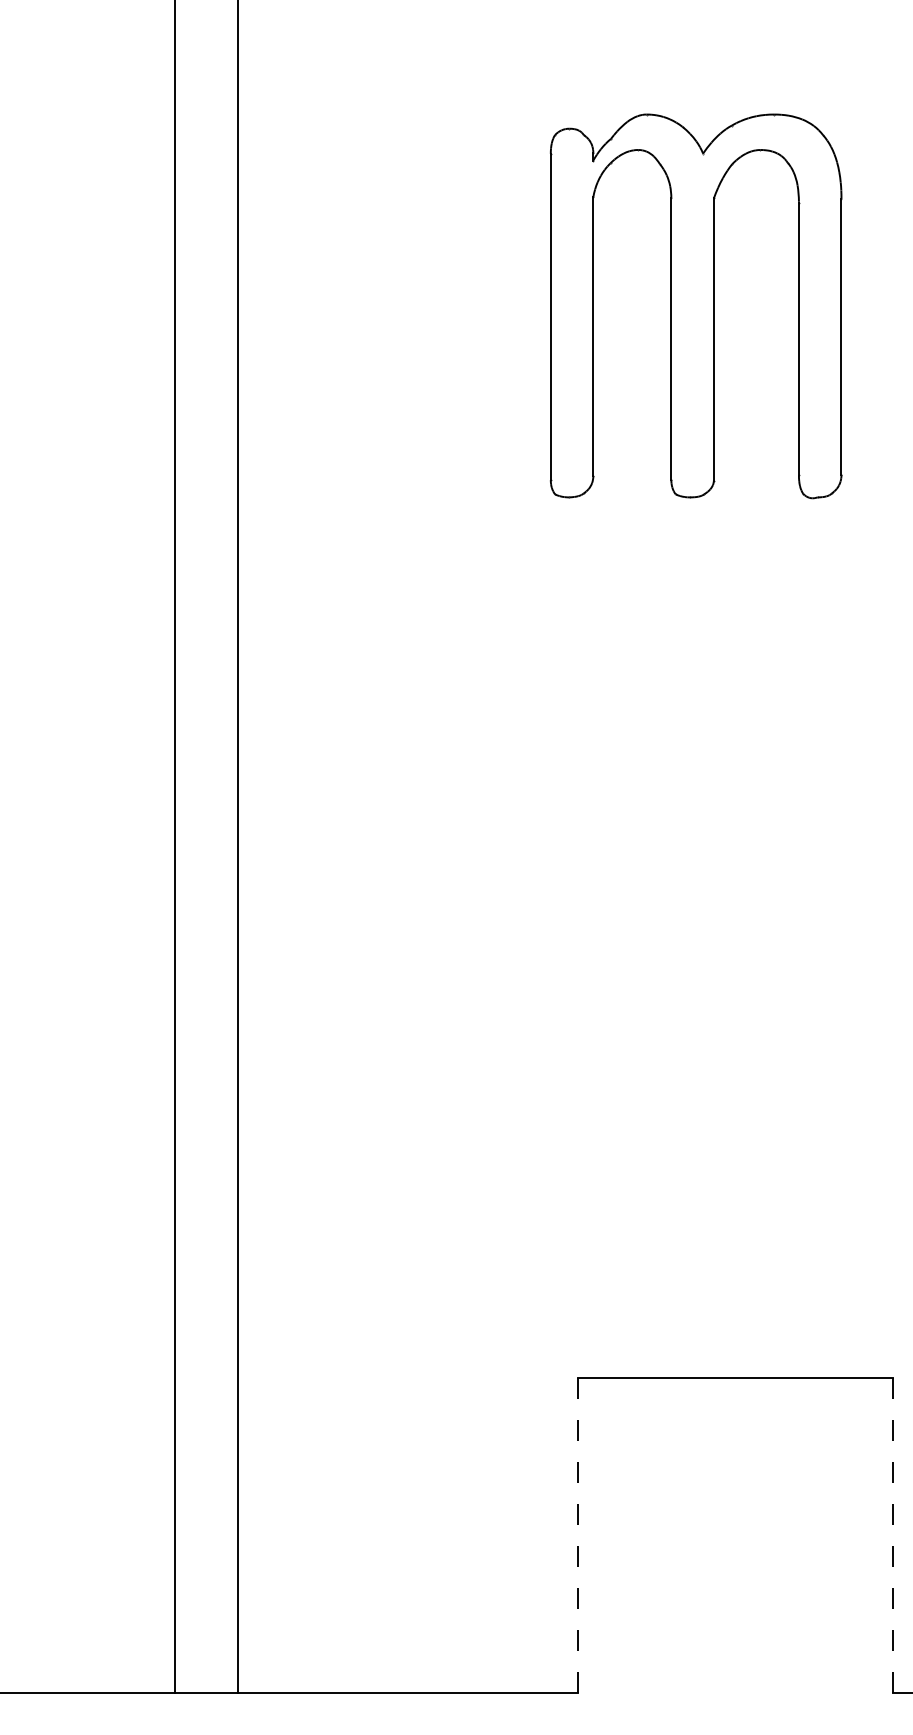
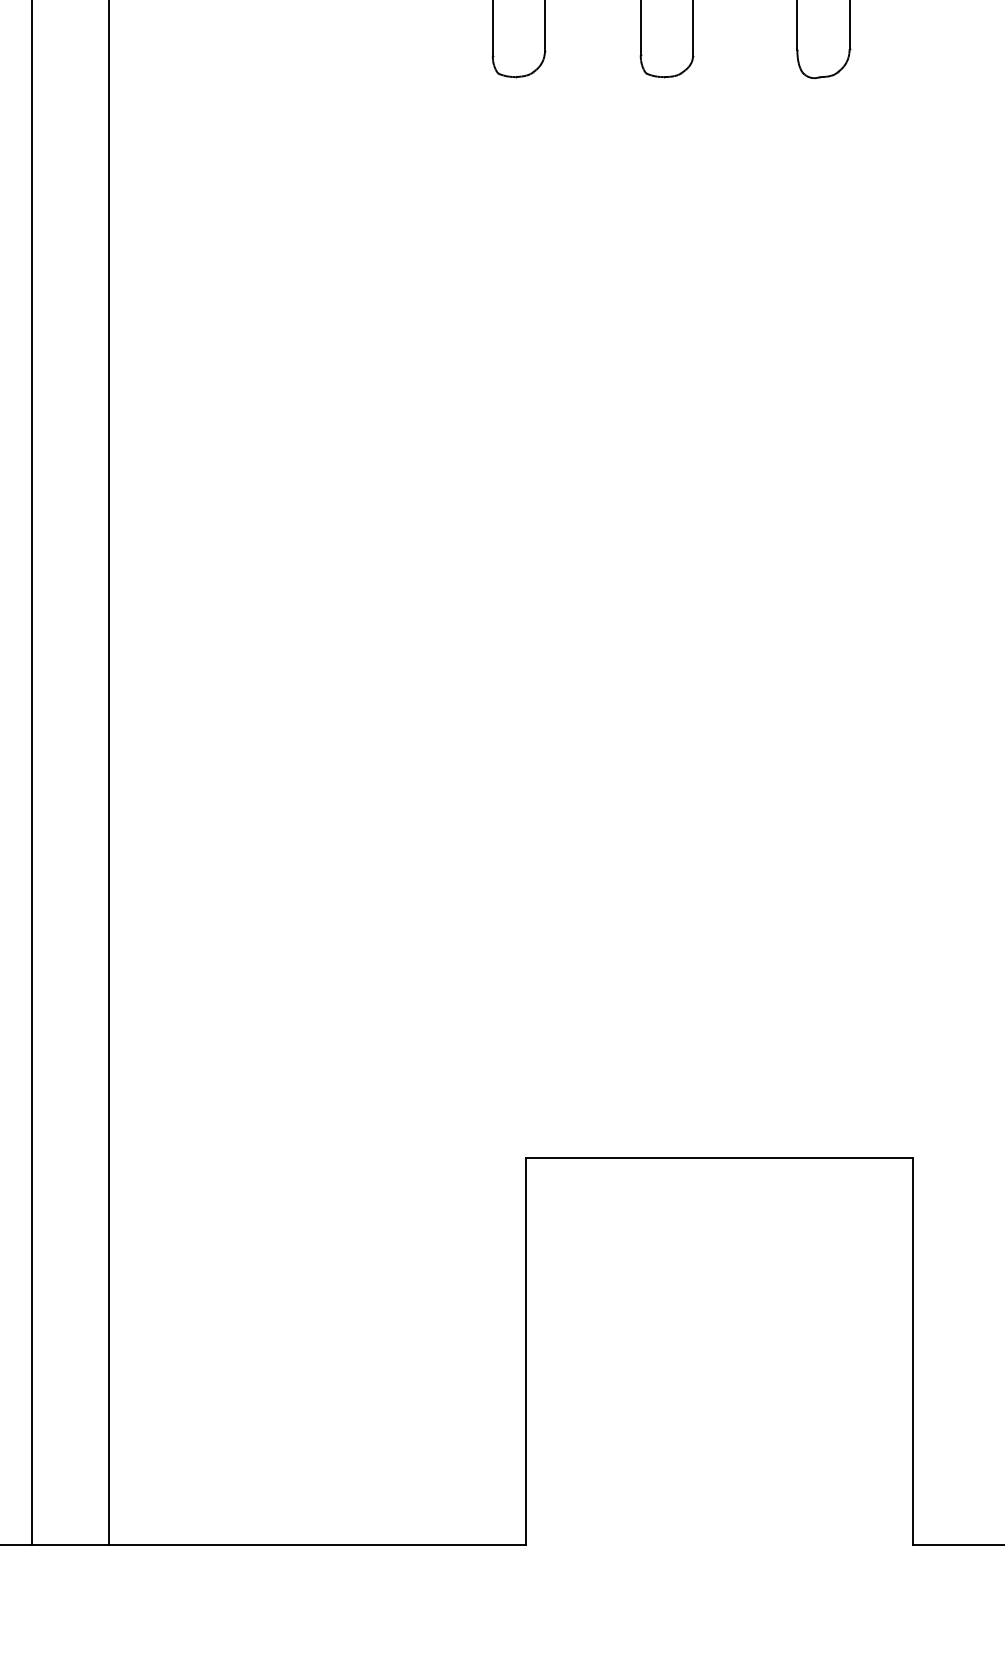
line: (577, 1535) -> (525, 1351), dashed -> solid
line: (892, 1535) -> (912, 1351), dashed -> solid

